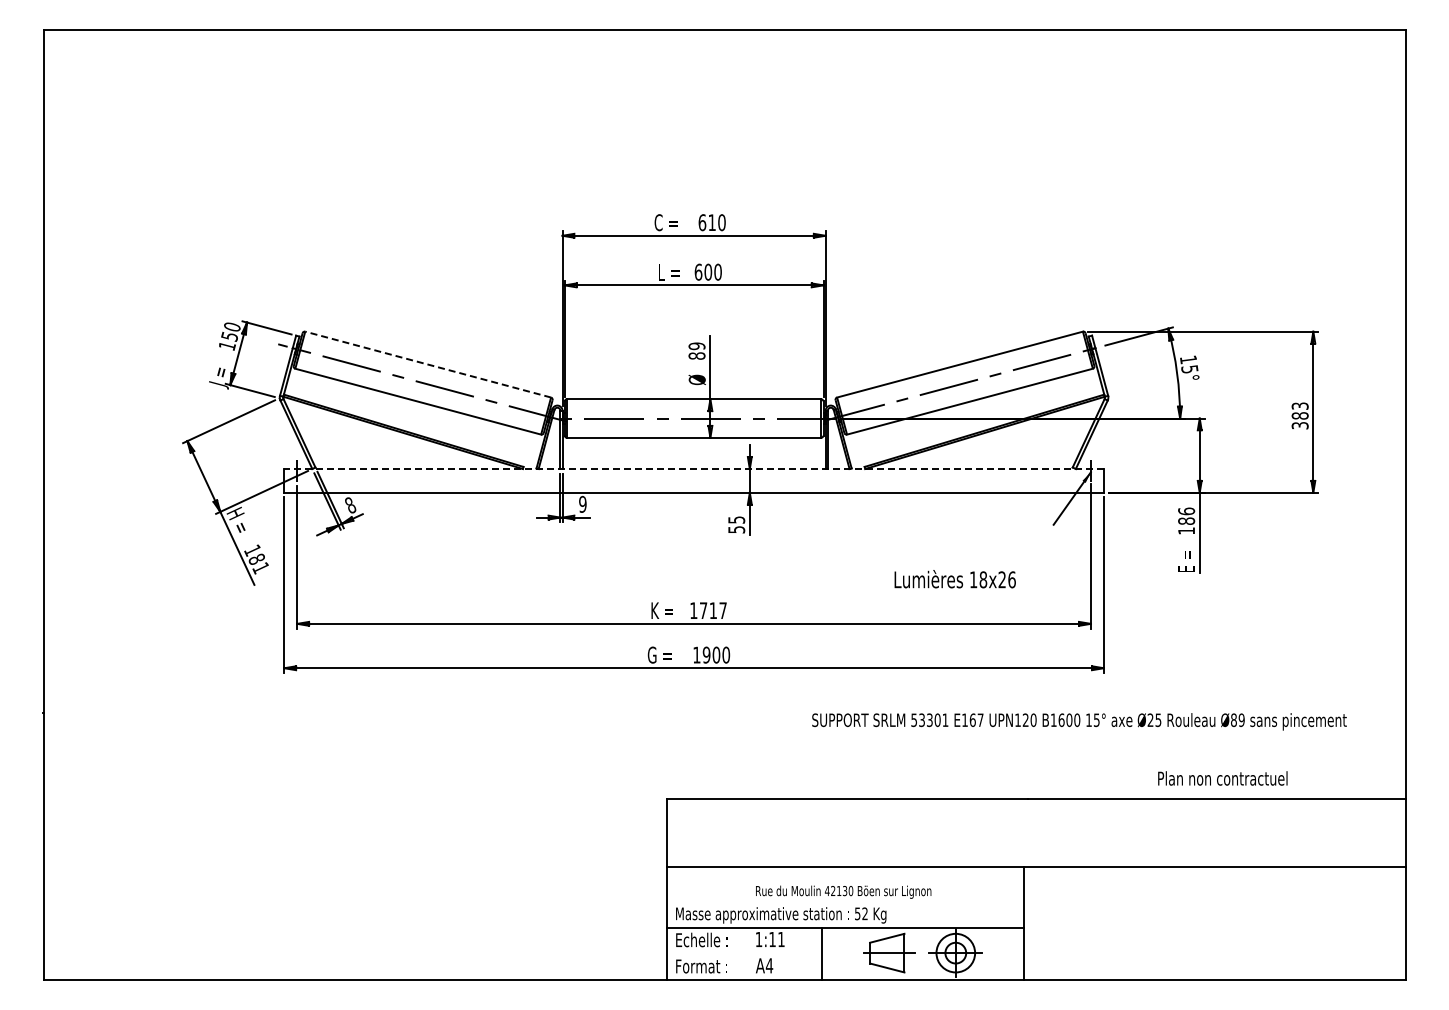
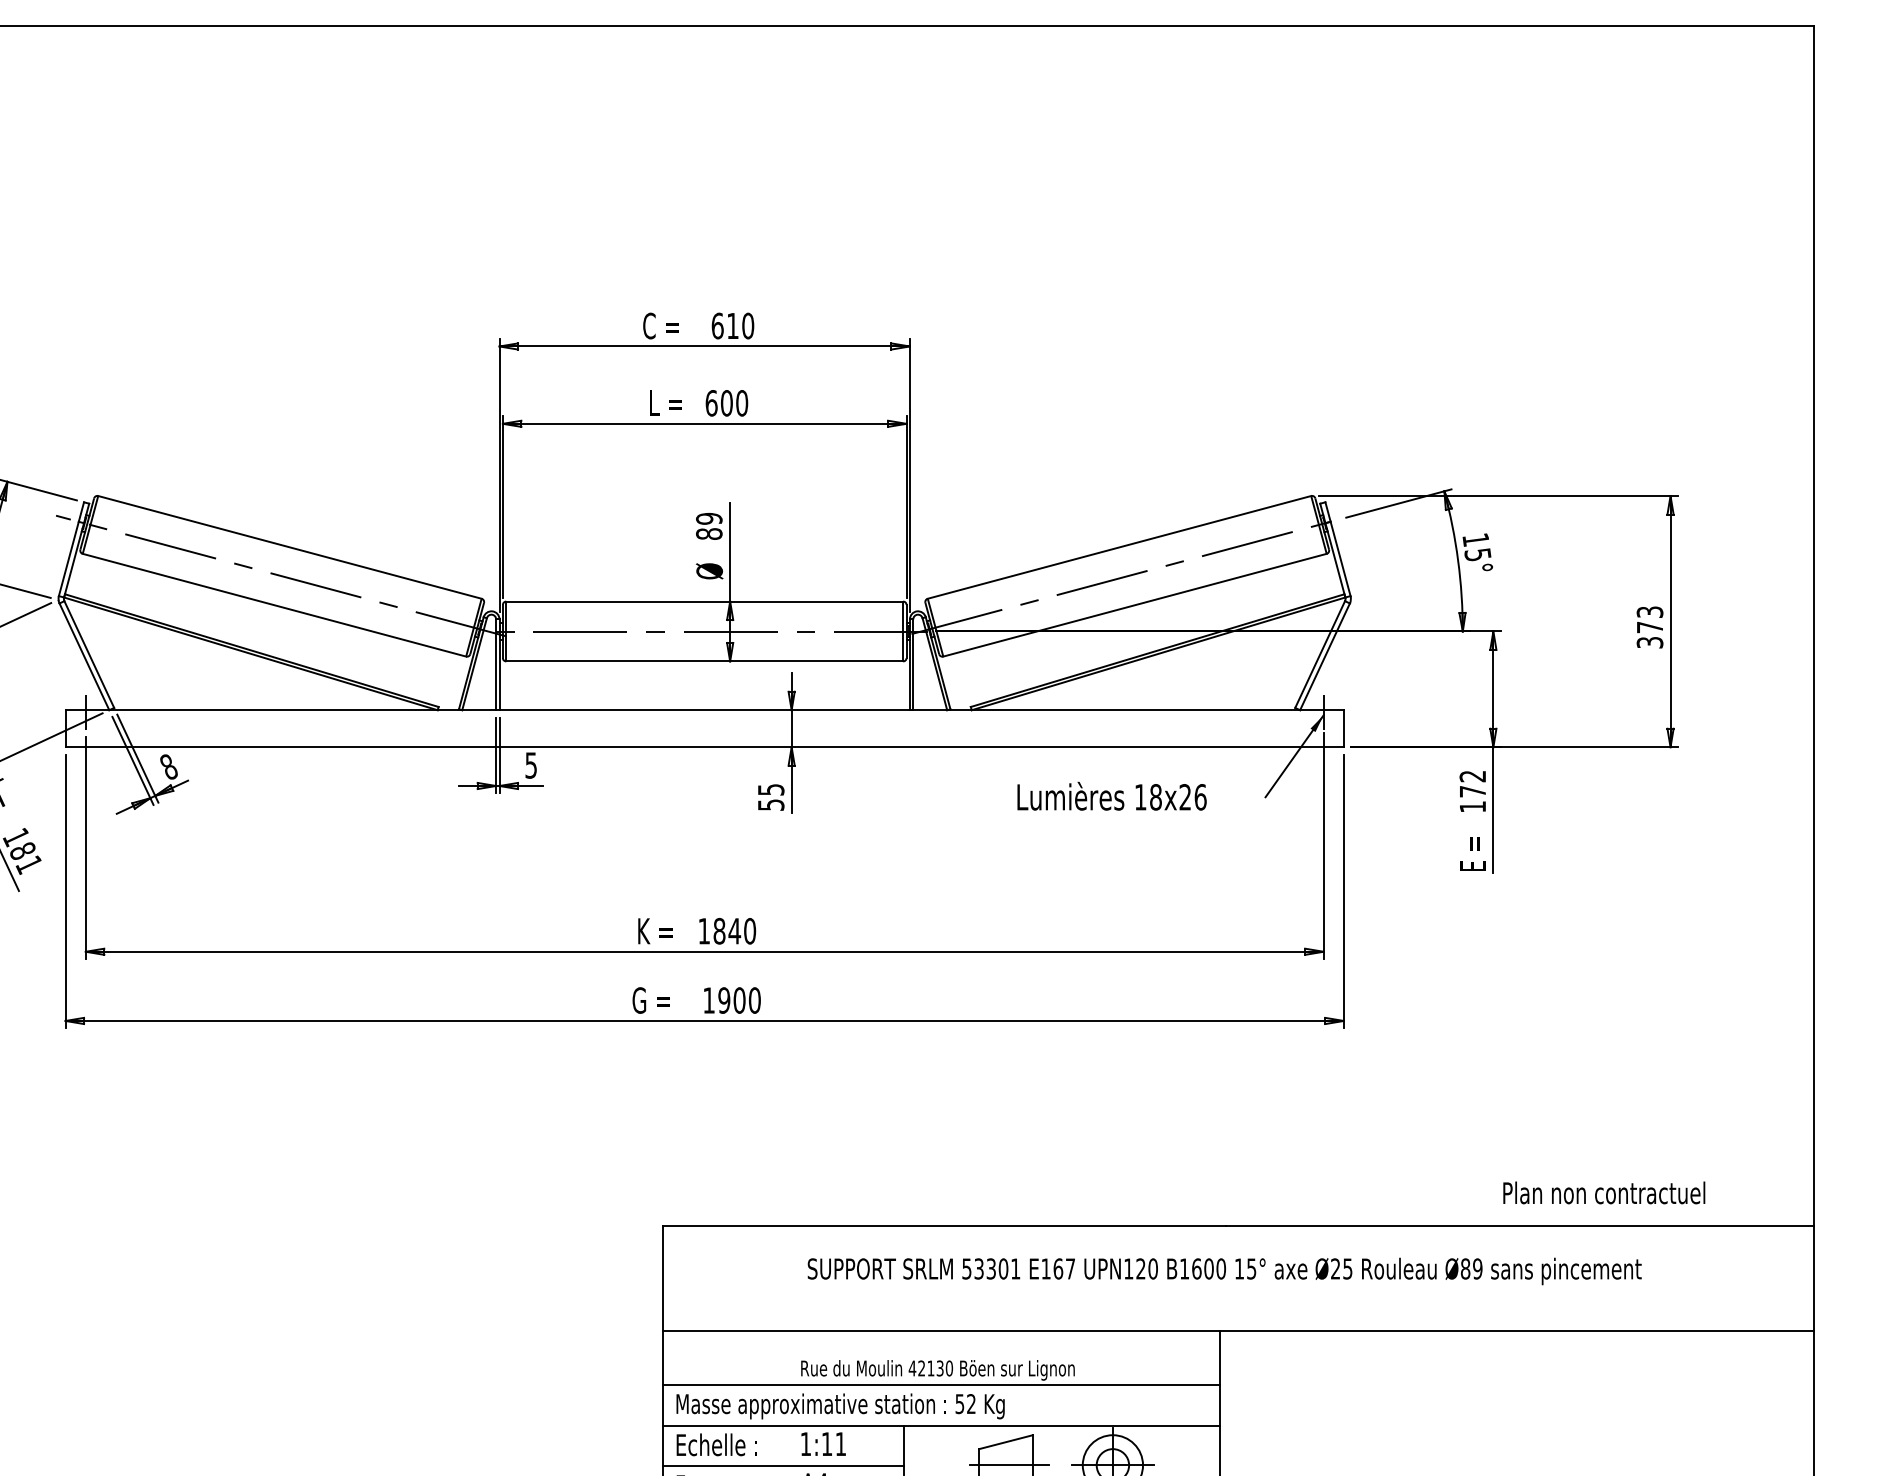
line: (427, 364) -> (288, 547), dashed -> solid
text: (1299, 415) -> (1648, 626), 383 -> 373
line: (694, 469) -> (705, 711), dashed -> solid
text: (582, 503) -> (530, 764), 9 -> 5
text: (1186, 515) -> (1472, 782), 186 -> 172
text: (954, 579) -> (1110, 796), moved
text: (712, 610) -> (733, 930), 1717 -> 1840
text: (1079, 721) -> (1224, 1270), moved
text: (1222, 778) -> (1603, 1192), moved
line: (845, 901) -> (940, 1384), added
line: (744, 953) -> (783, 1465), added

